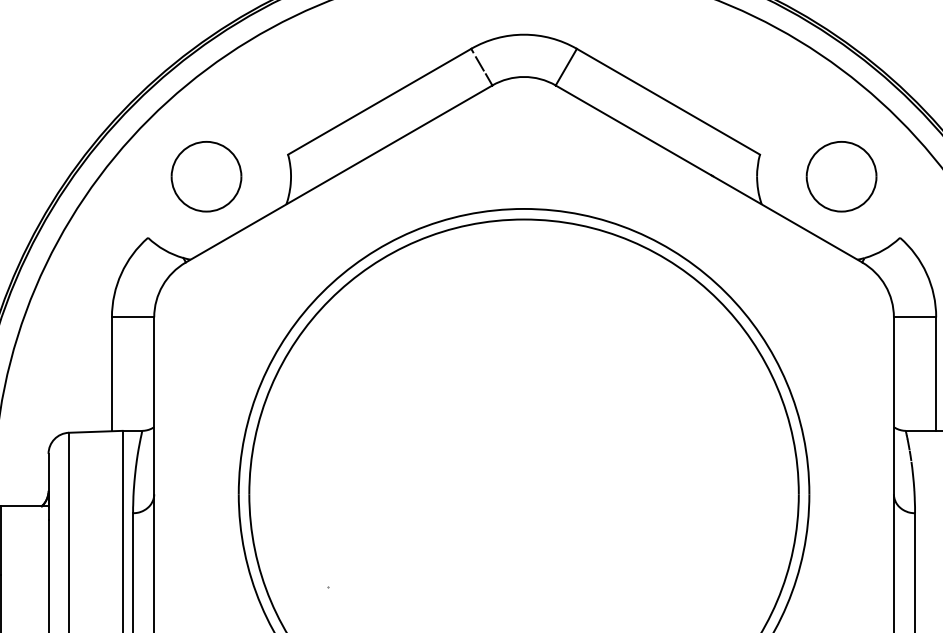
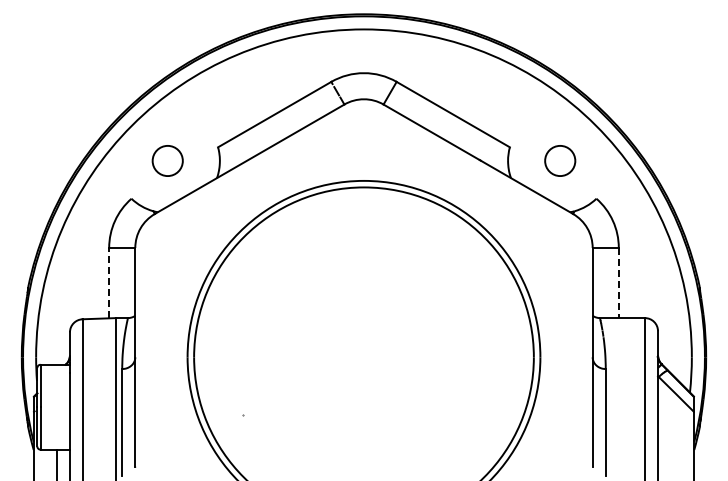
part: (206, 175) -> (167, 160), size x0.7
part: (840, 175) -> (559, 160), size x0.7
line: (112, 373) -> (109, 282), solid -> dashed
line: (935, 374) -> (618, 283), solid -> dashed

